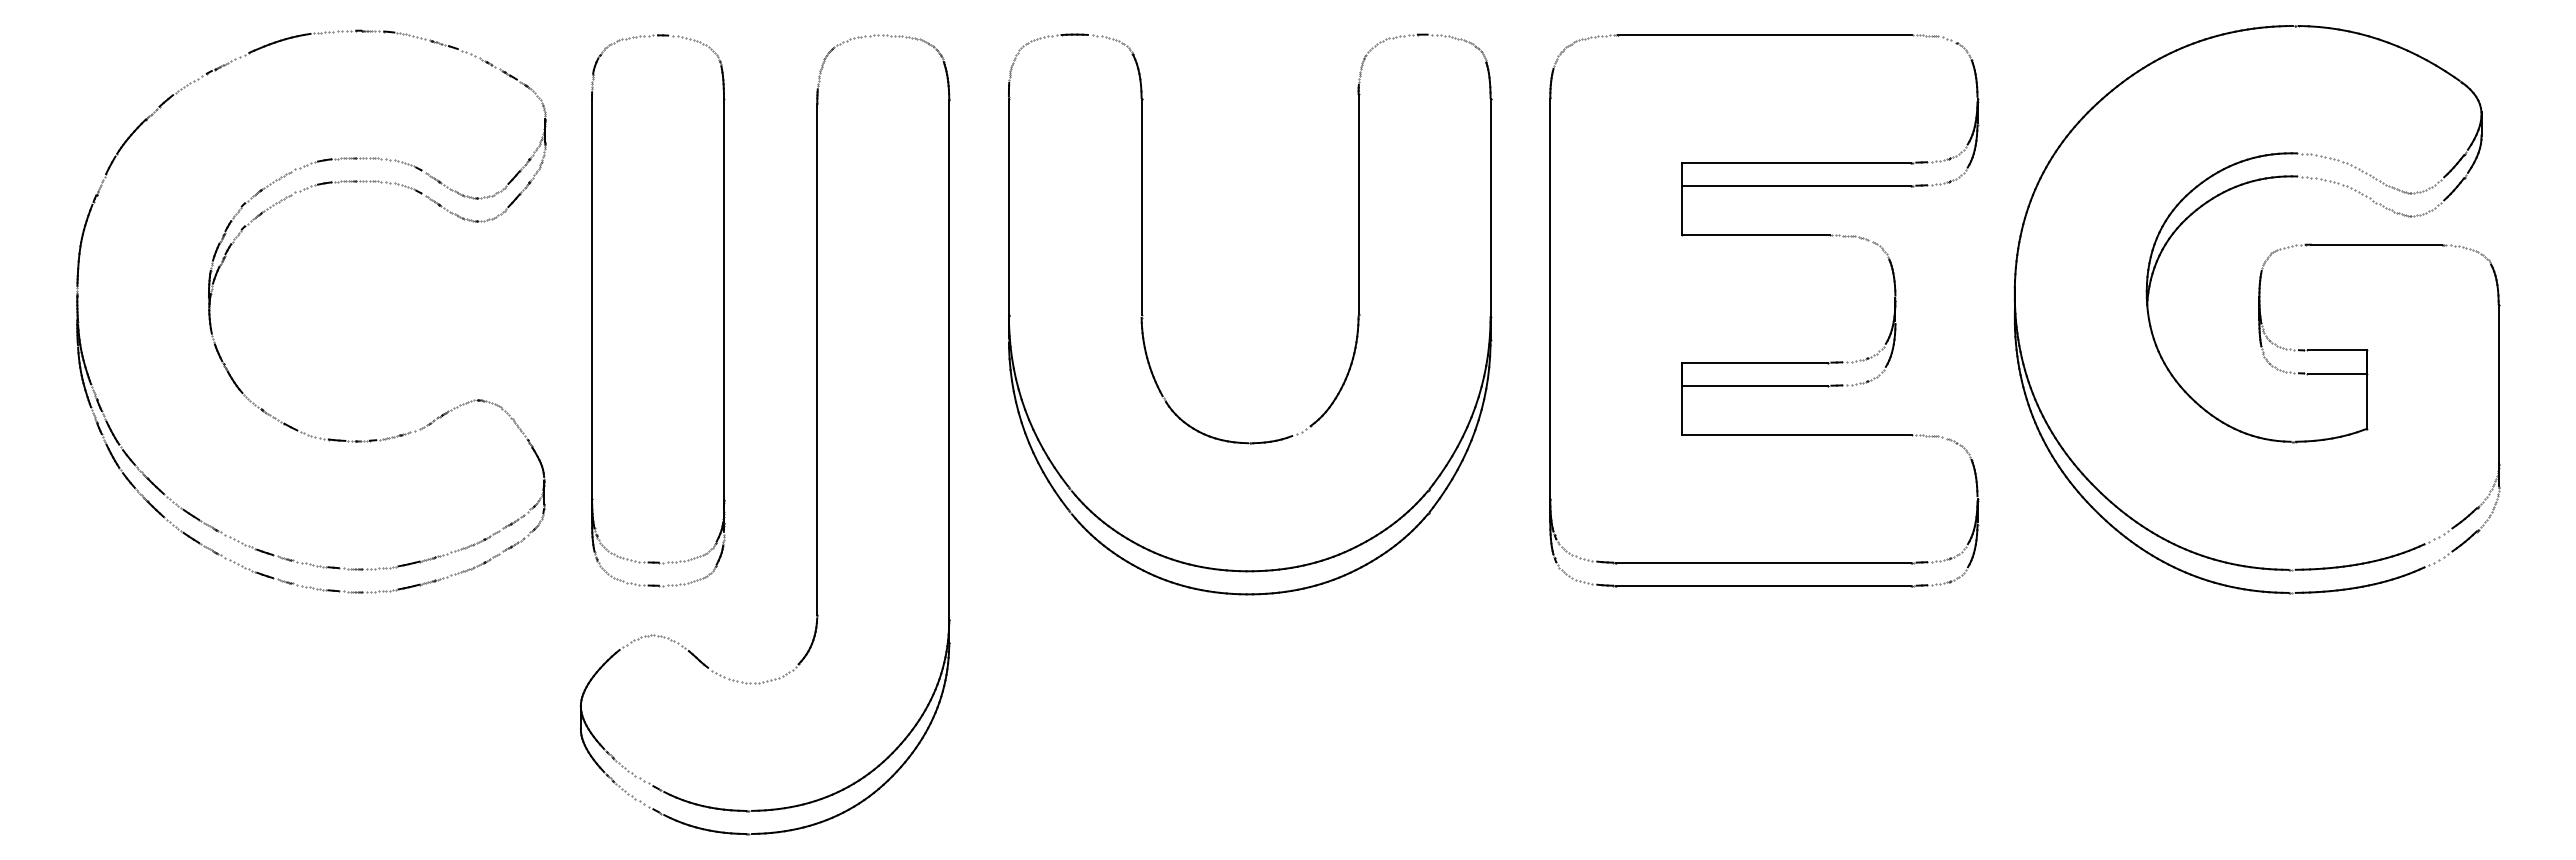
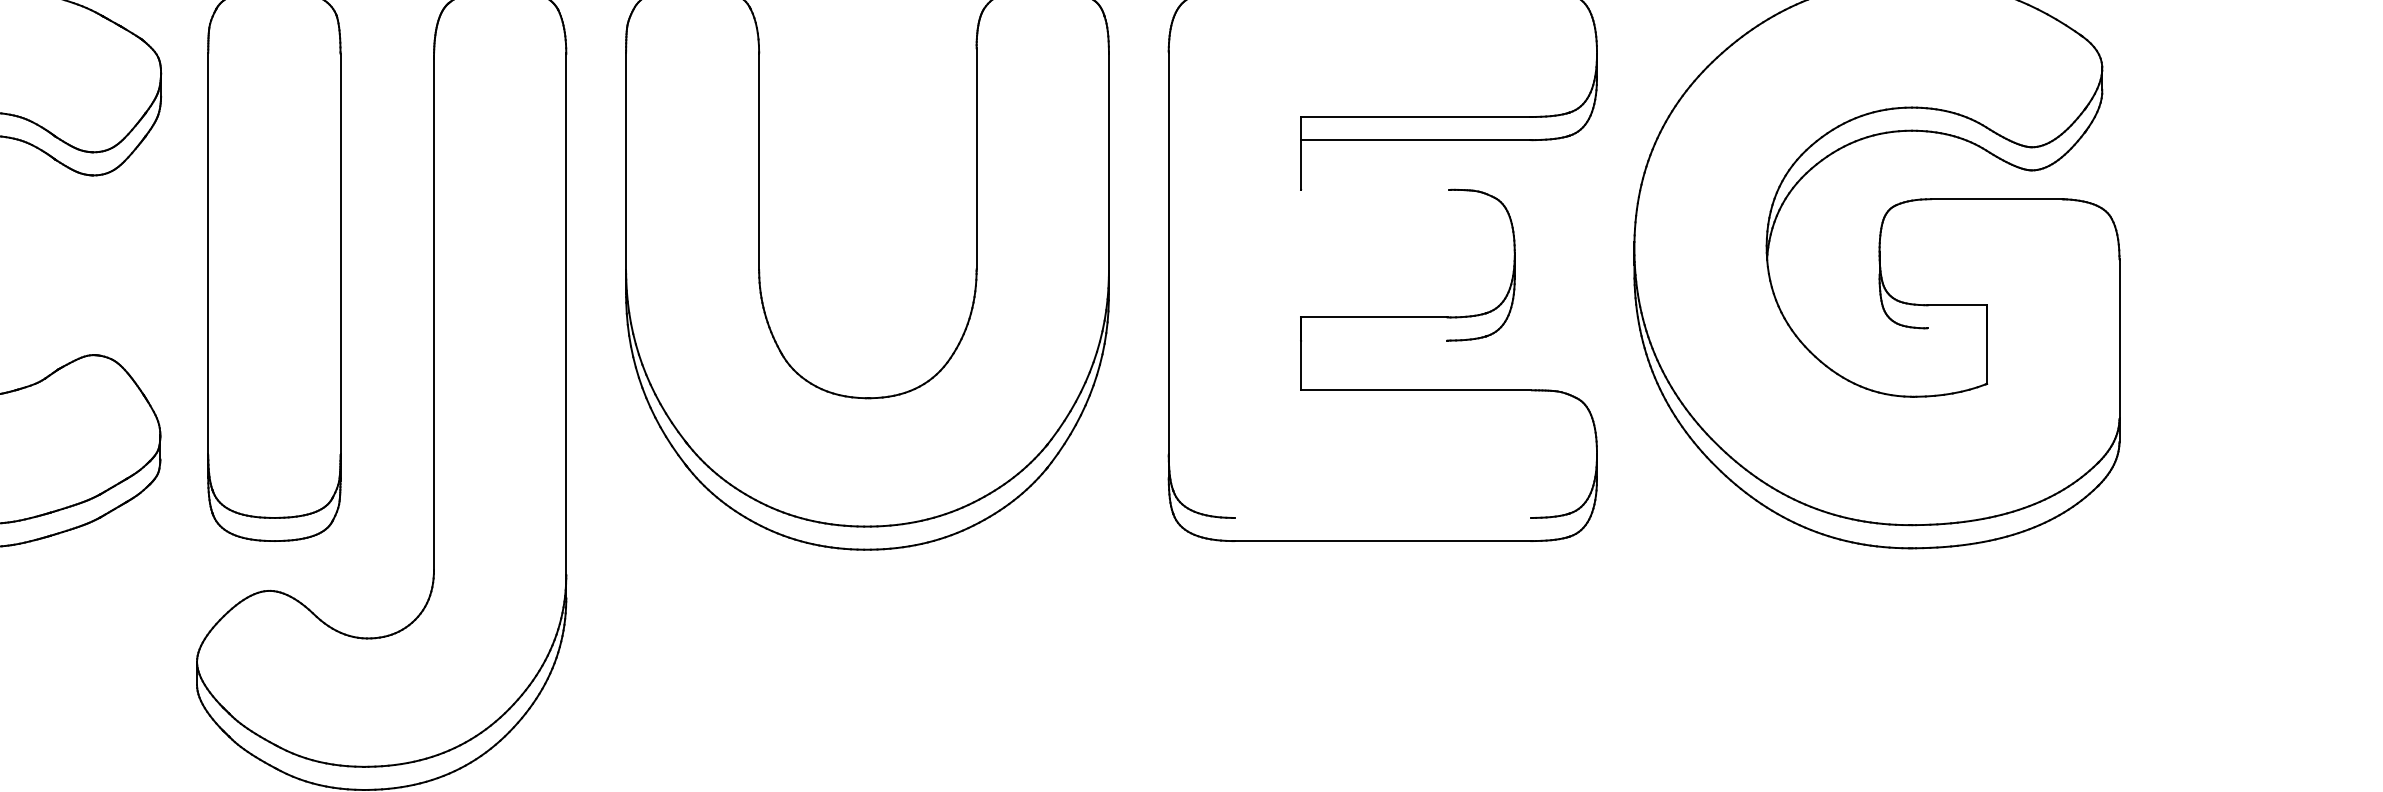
line: (1755, 235) -> (1374, 190), removed
line: (2336, 373) -> (1956, 328), removed
line: (1755, 385) -> (1374, 340), removed
line: (1763, 562) -> (1382, 517), removed

